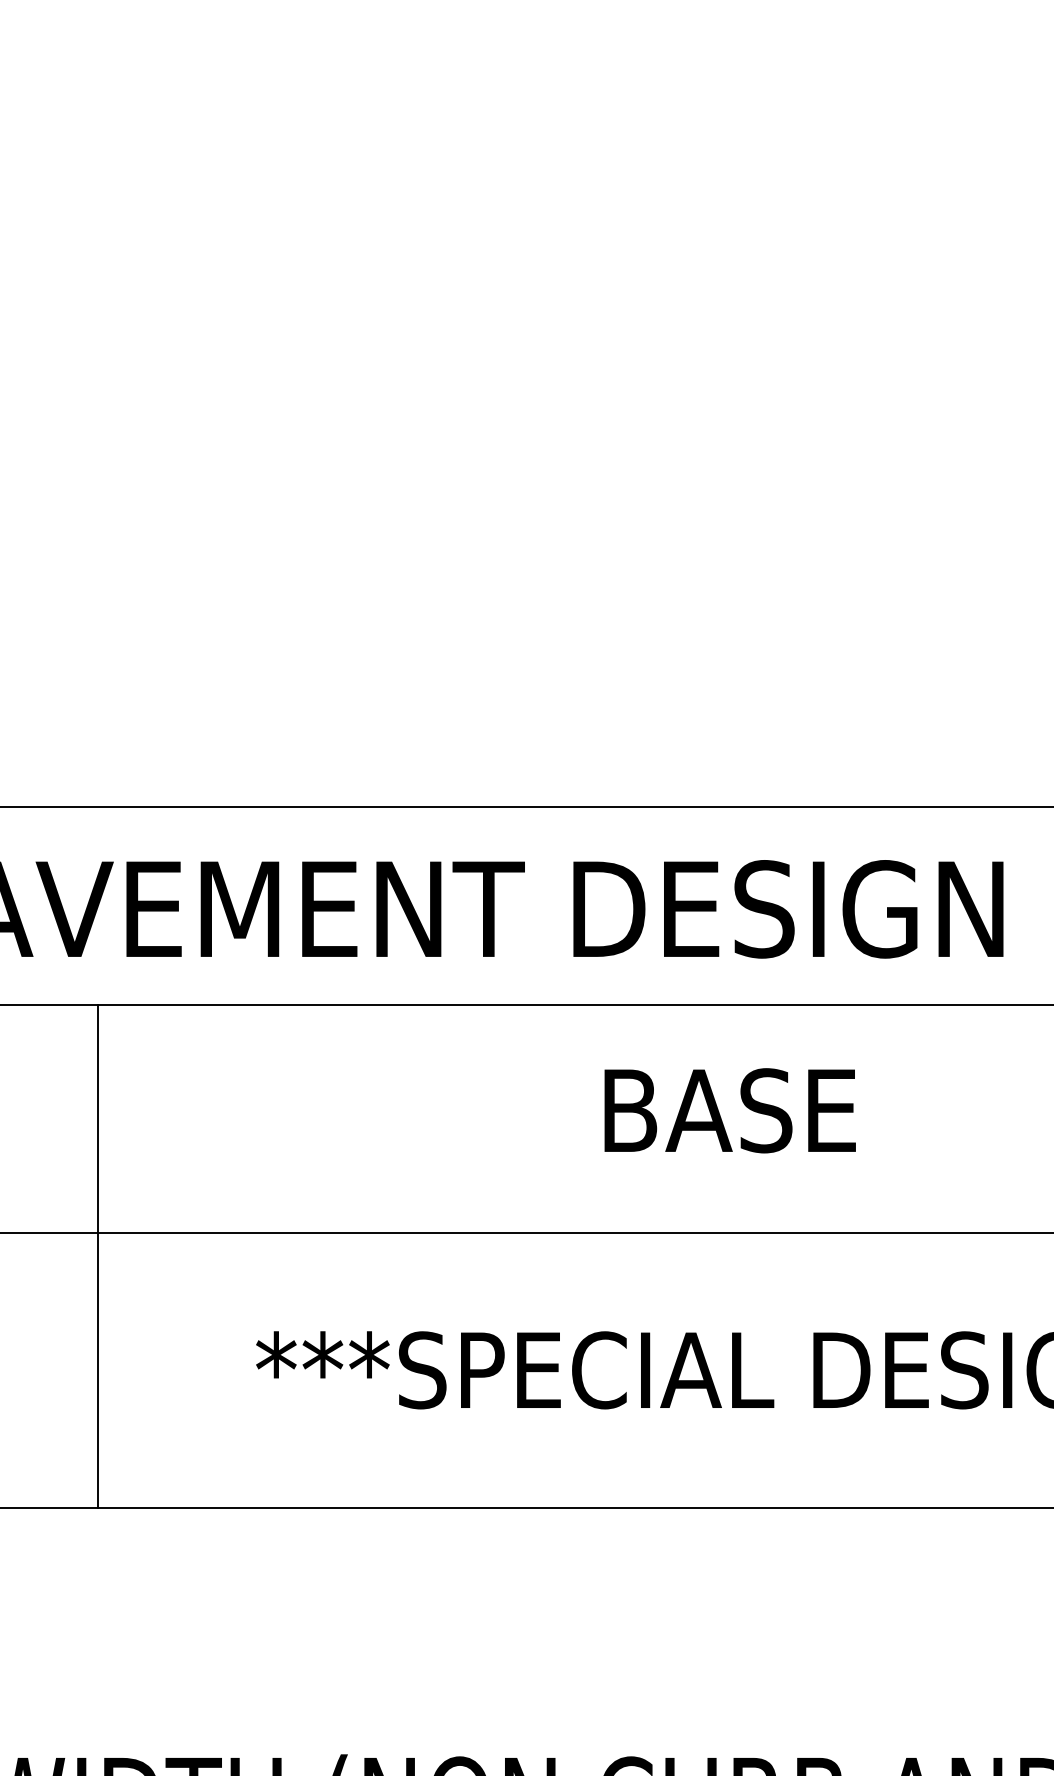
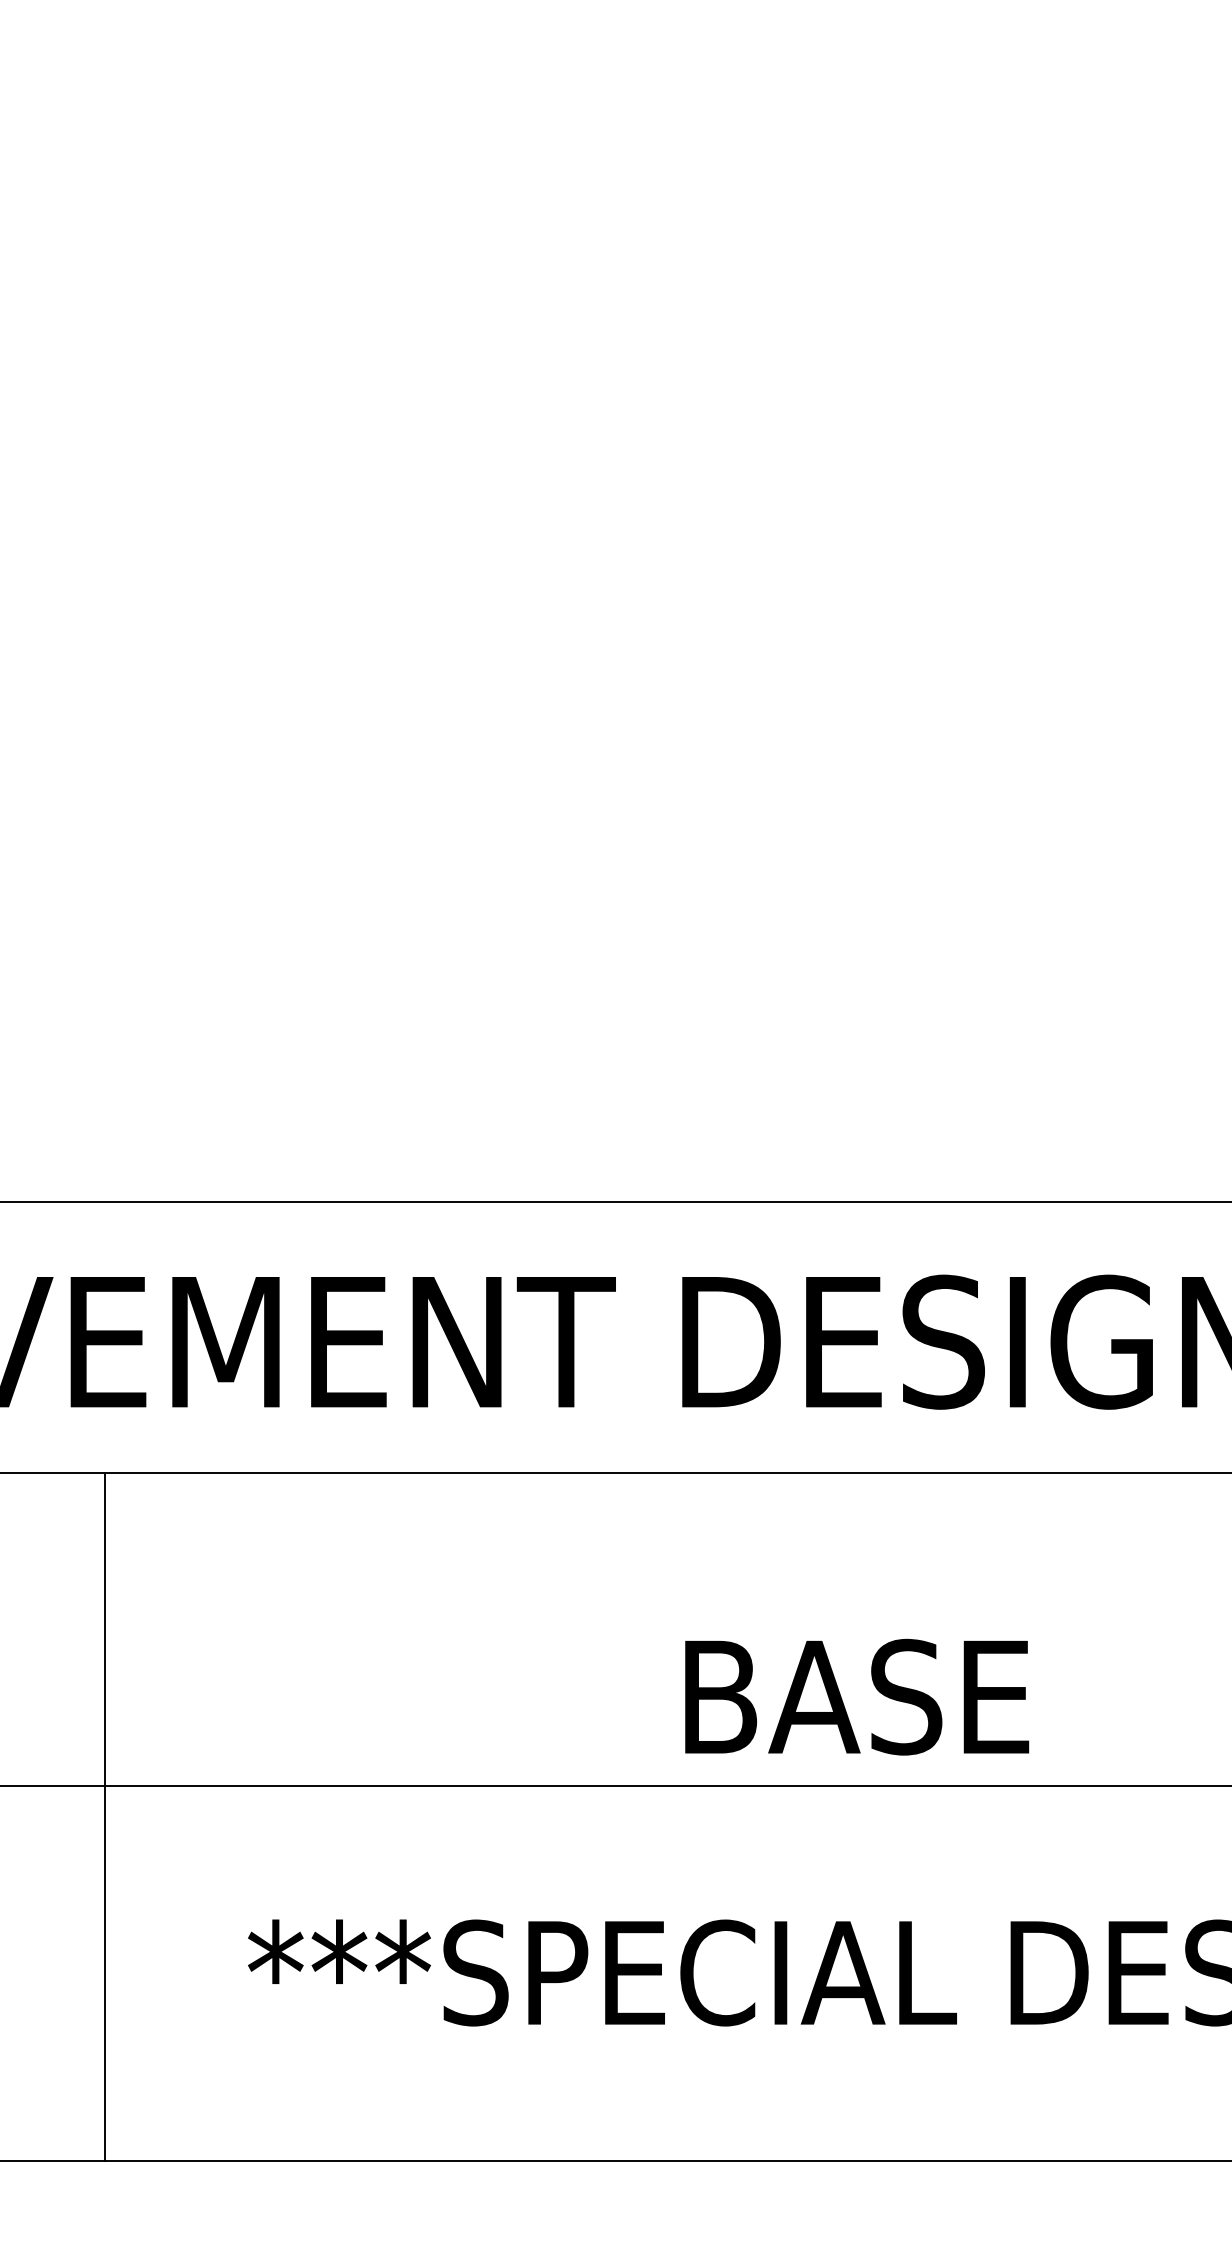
text: (729, 1110) -> (856, 1696), moved
line: (98, 1255) -> (104, 1815), moved

